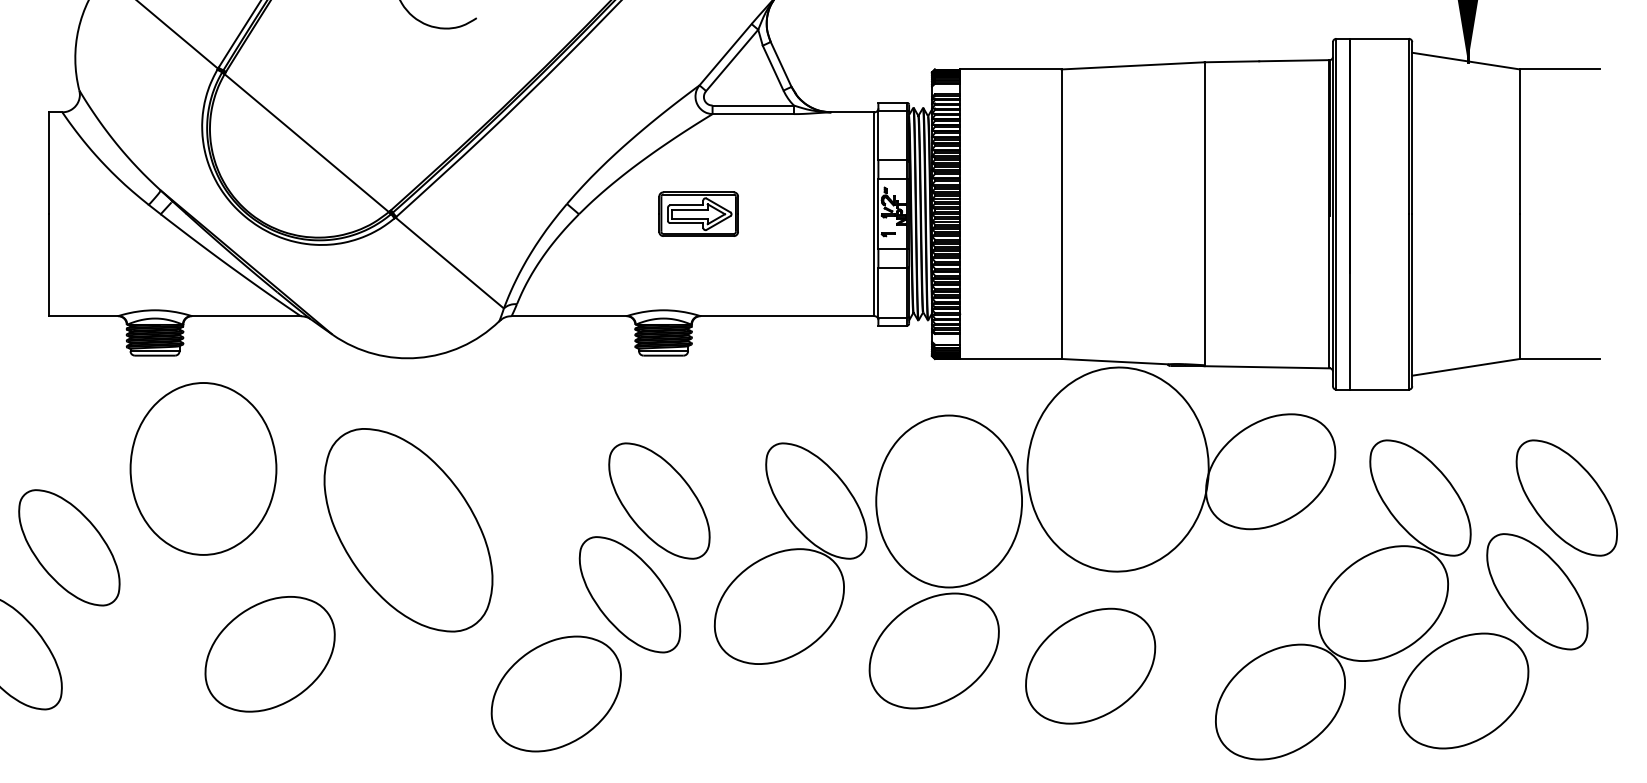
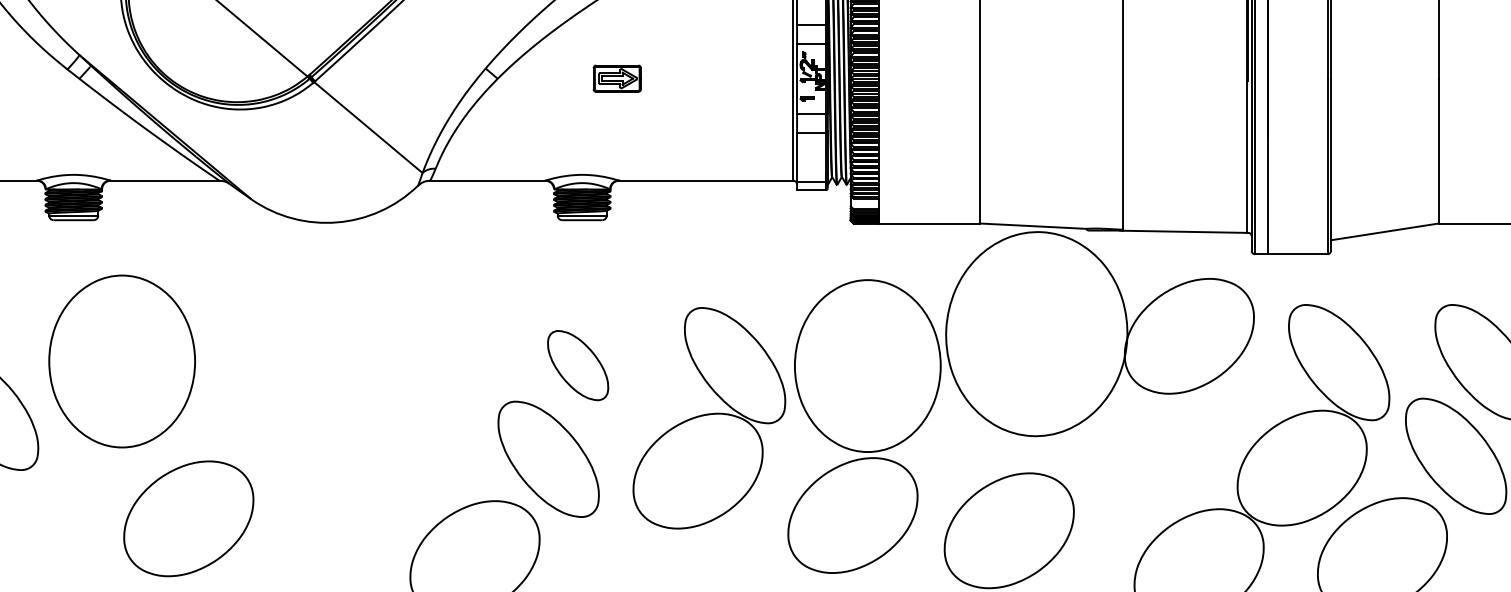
part: (698, 213) -> (617, 78), size x0.6
part: (203, 468) -> (122, 361), moved
part: (659, 500) -> (578, 365), size x0.6
part: (408, 530) -> (327, 395), removed

